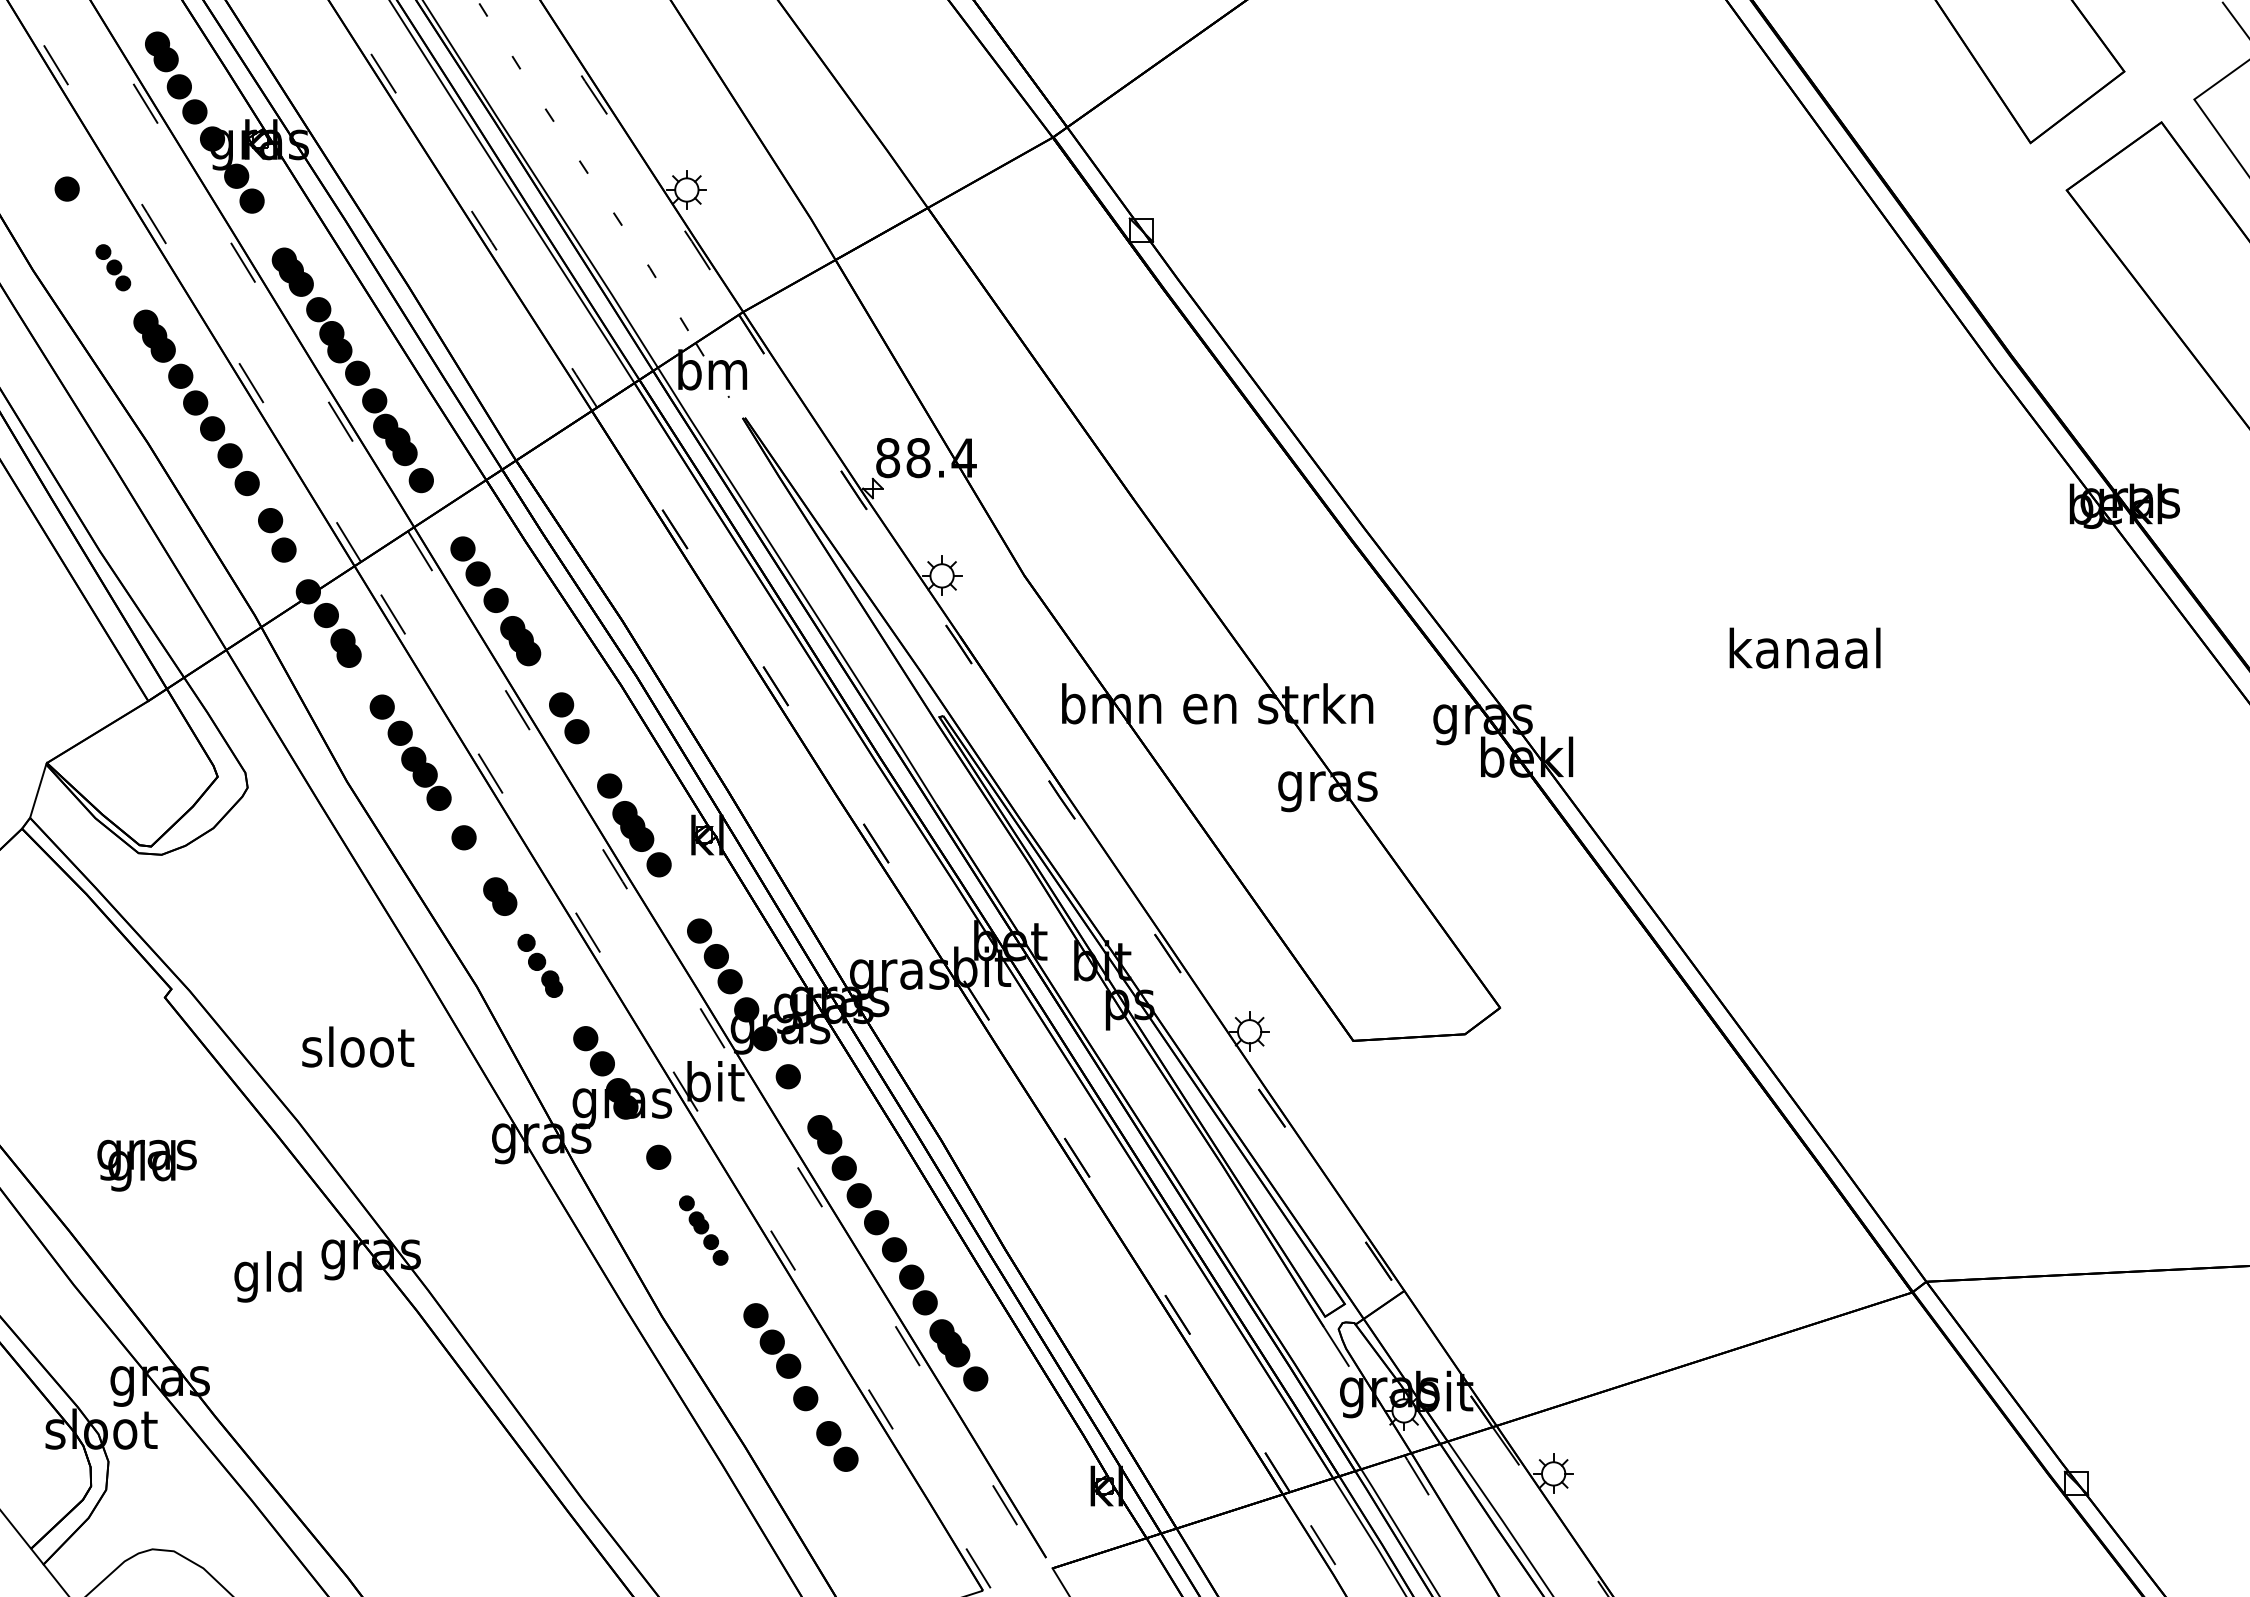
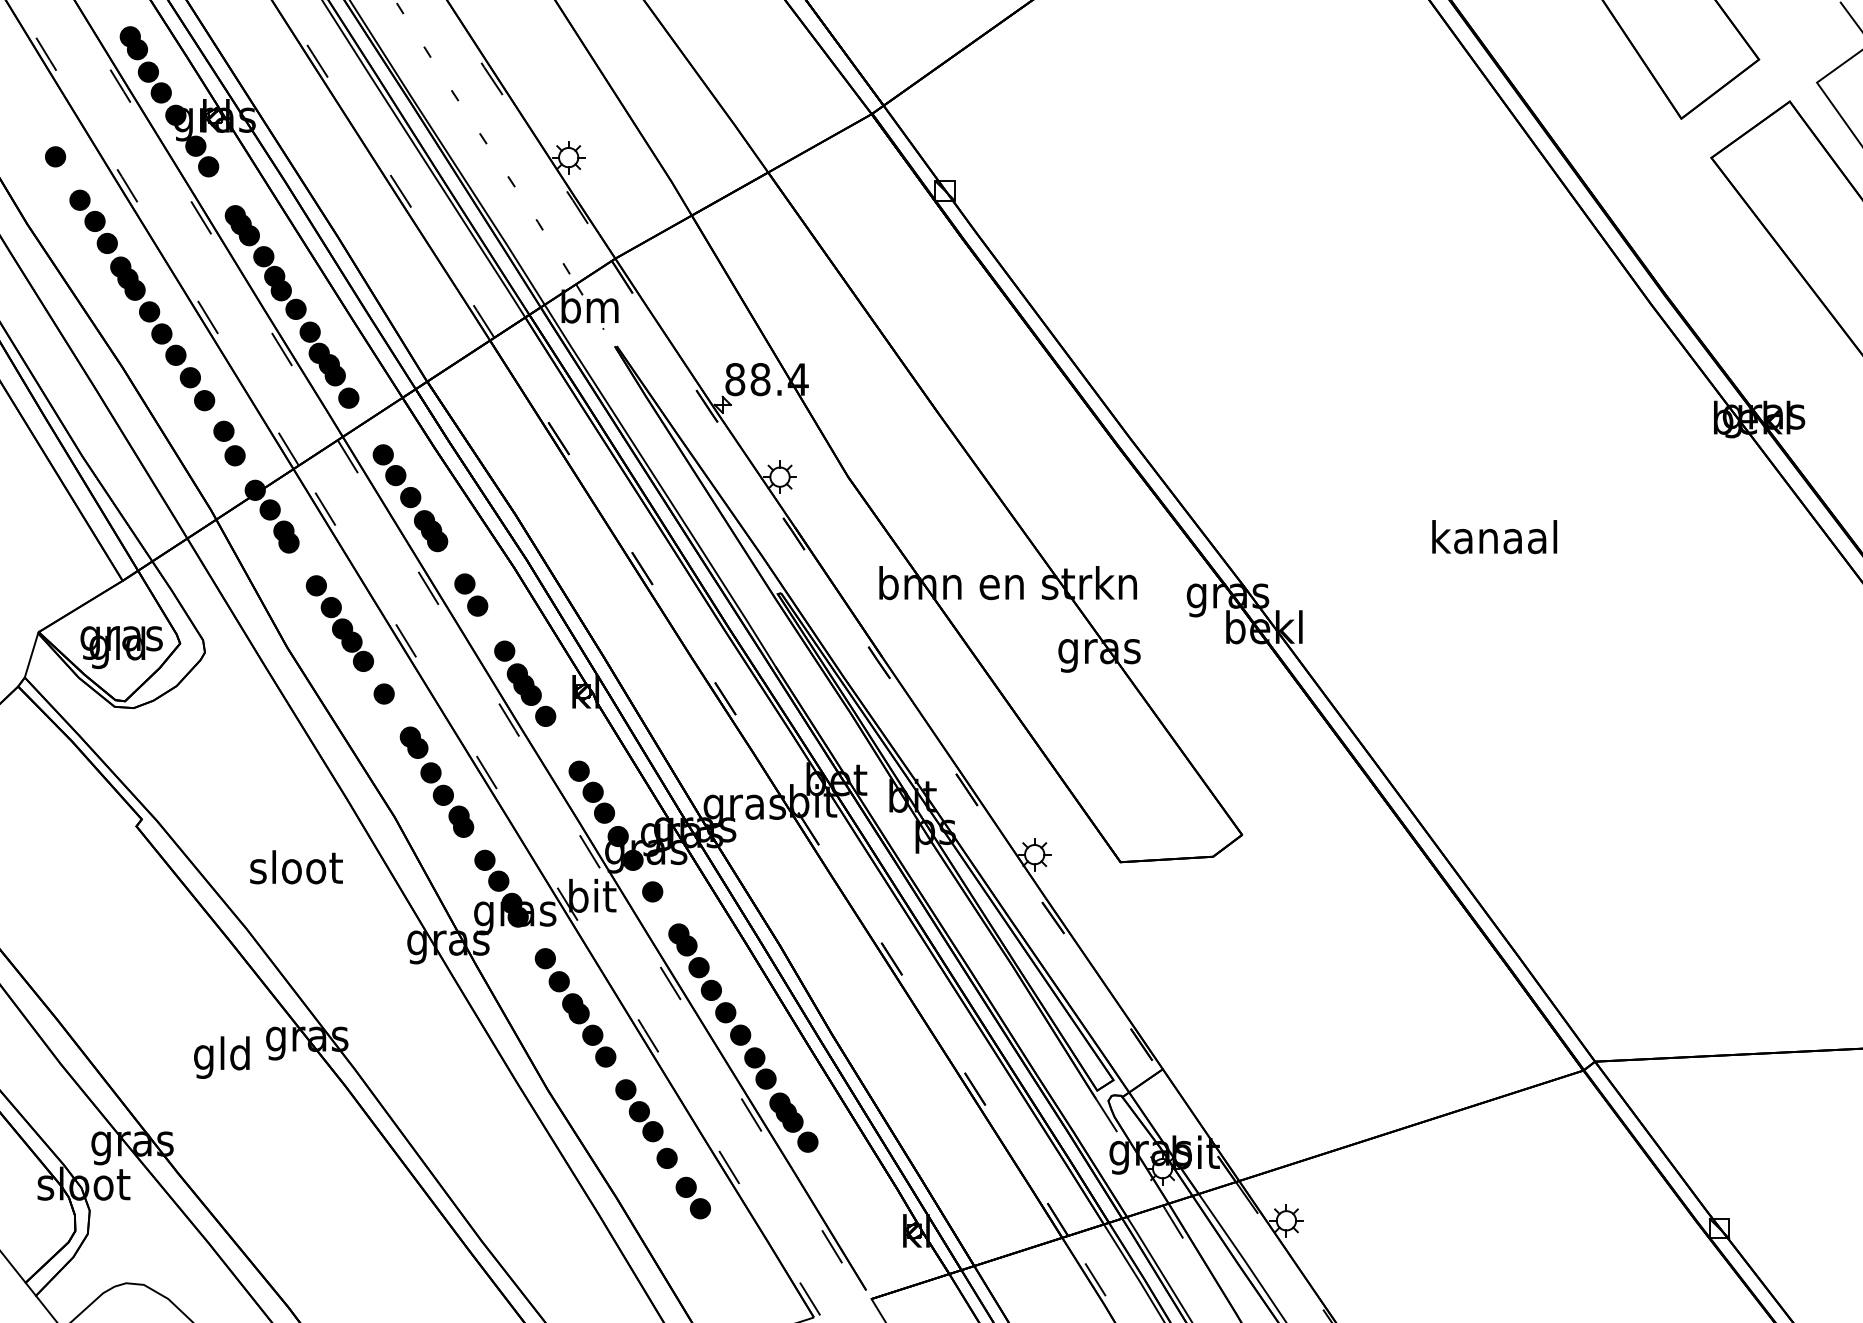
part: (113, 267) -> (93, 221), size x1.67
part: (540, 965) -> (447, 799), size x1.43
text: (146, 1165) -> (121, 647), moved
part: (703, 1230) -> (582, 1019), size x1.67

